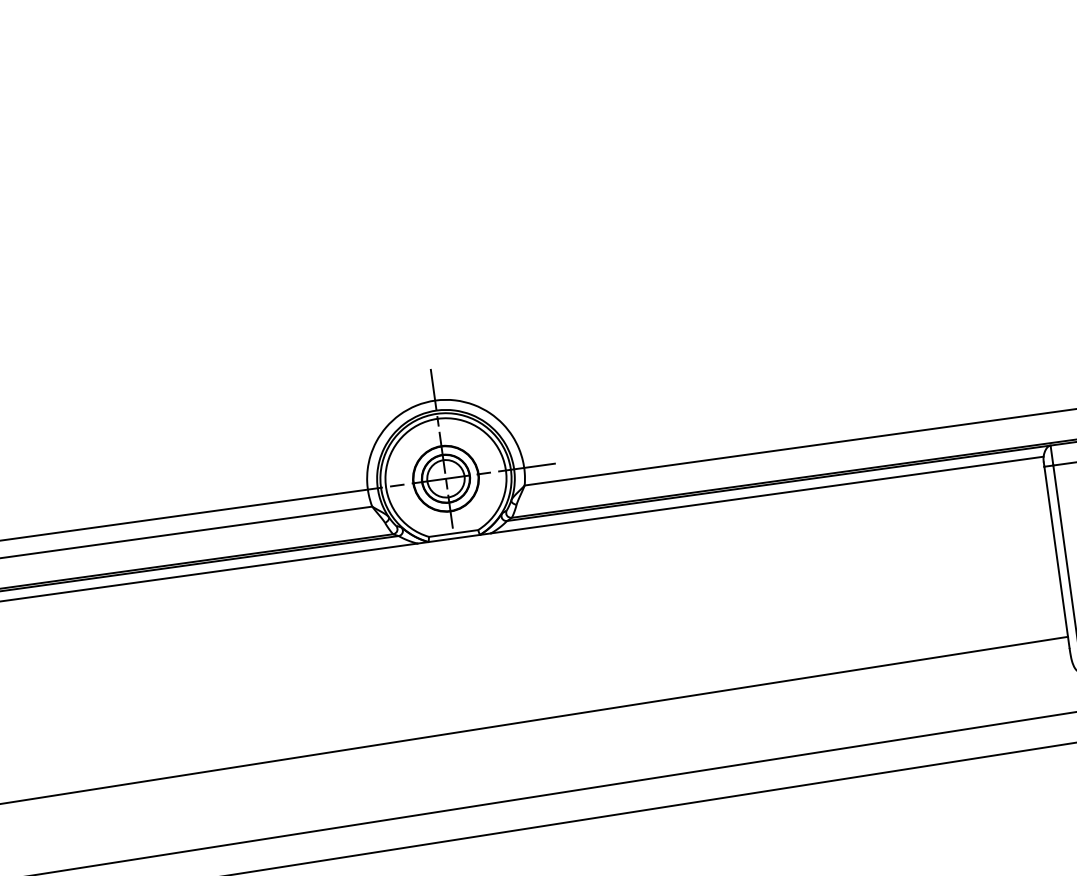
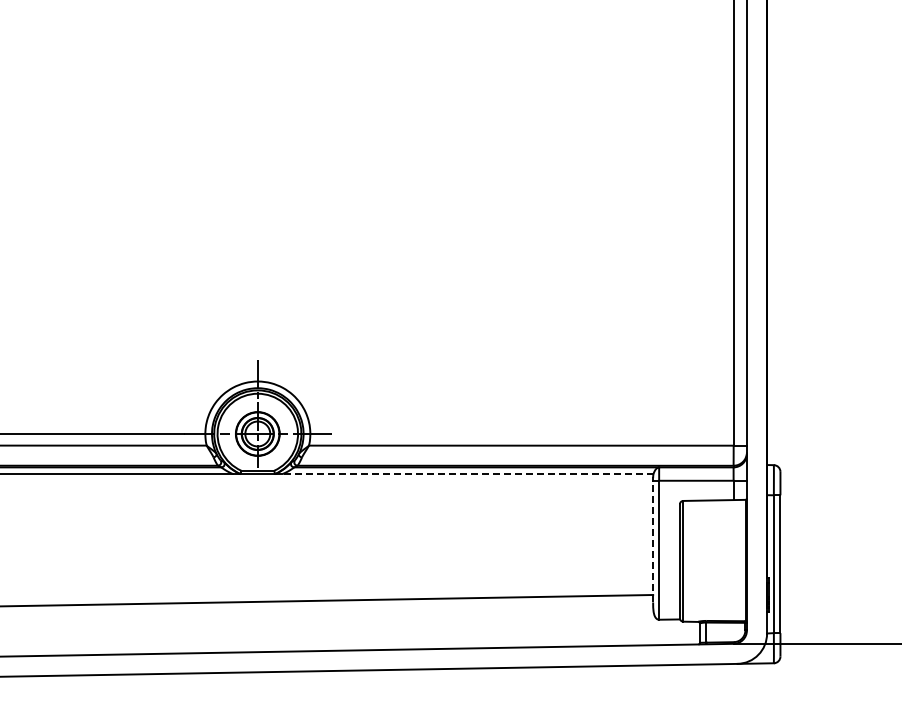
line: (768, 495) -> (468, 474), solid -> dashed
line: (1057, 557) -> (653, 541), solid -> dashed

